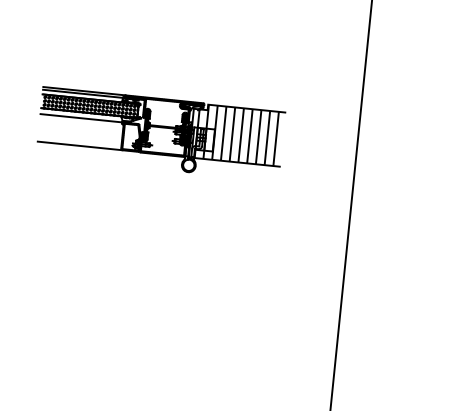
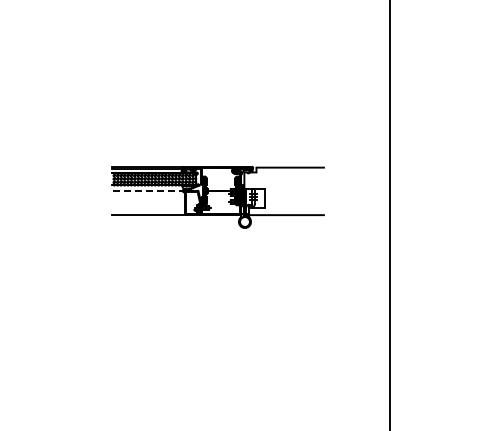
line: (82, 118) -> (148, 190), solid -> dashed
hatch: (236, 135) -> (283, 191), removed

